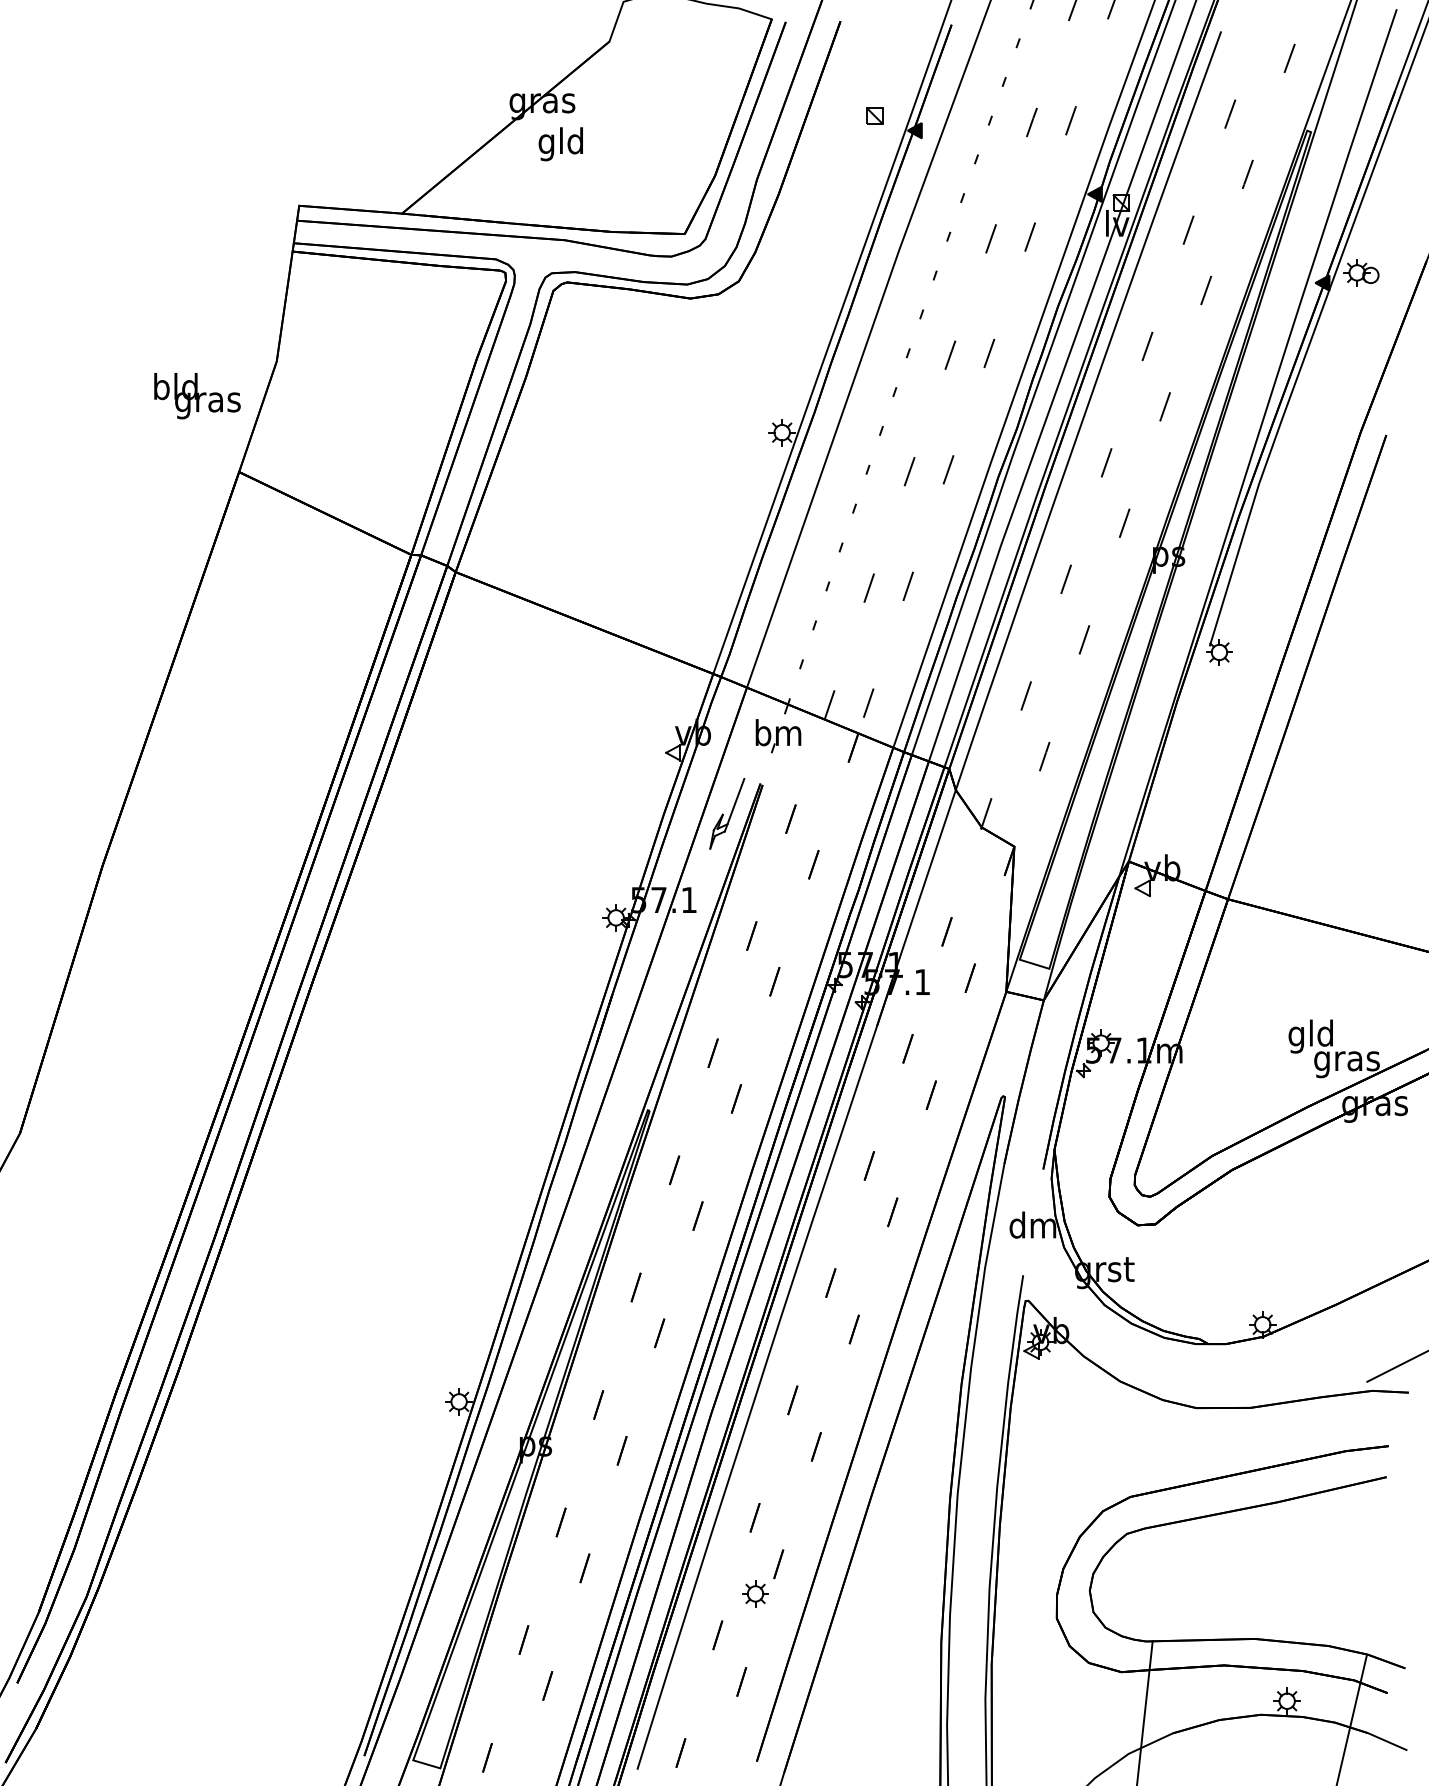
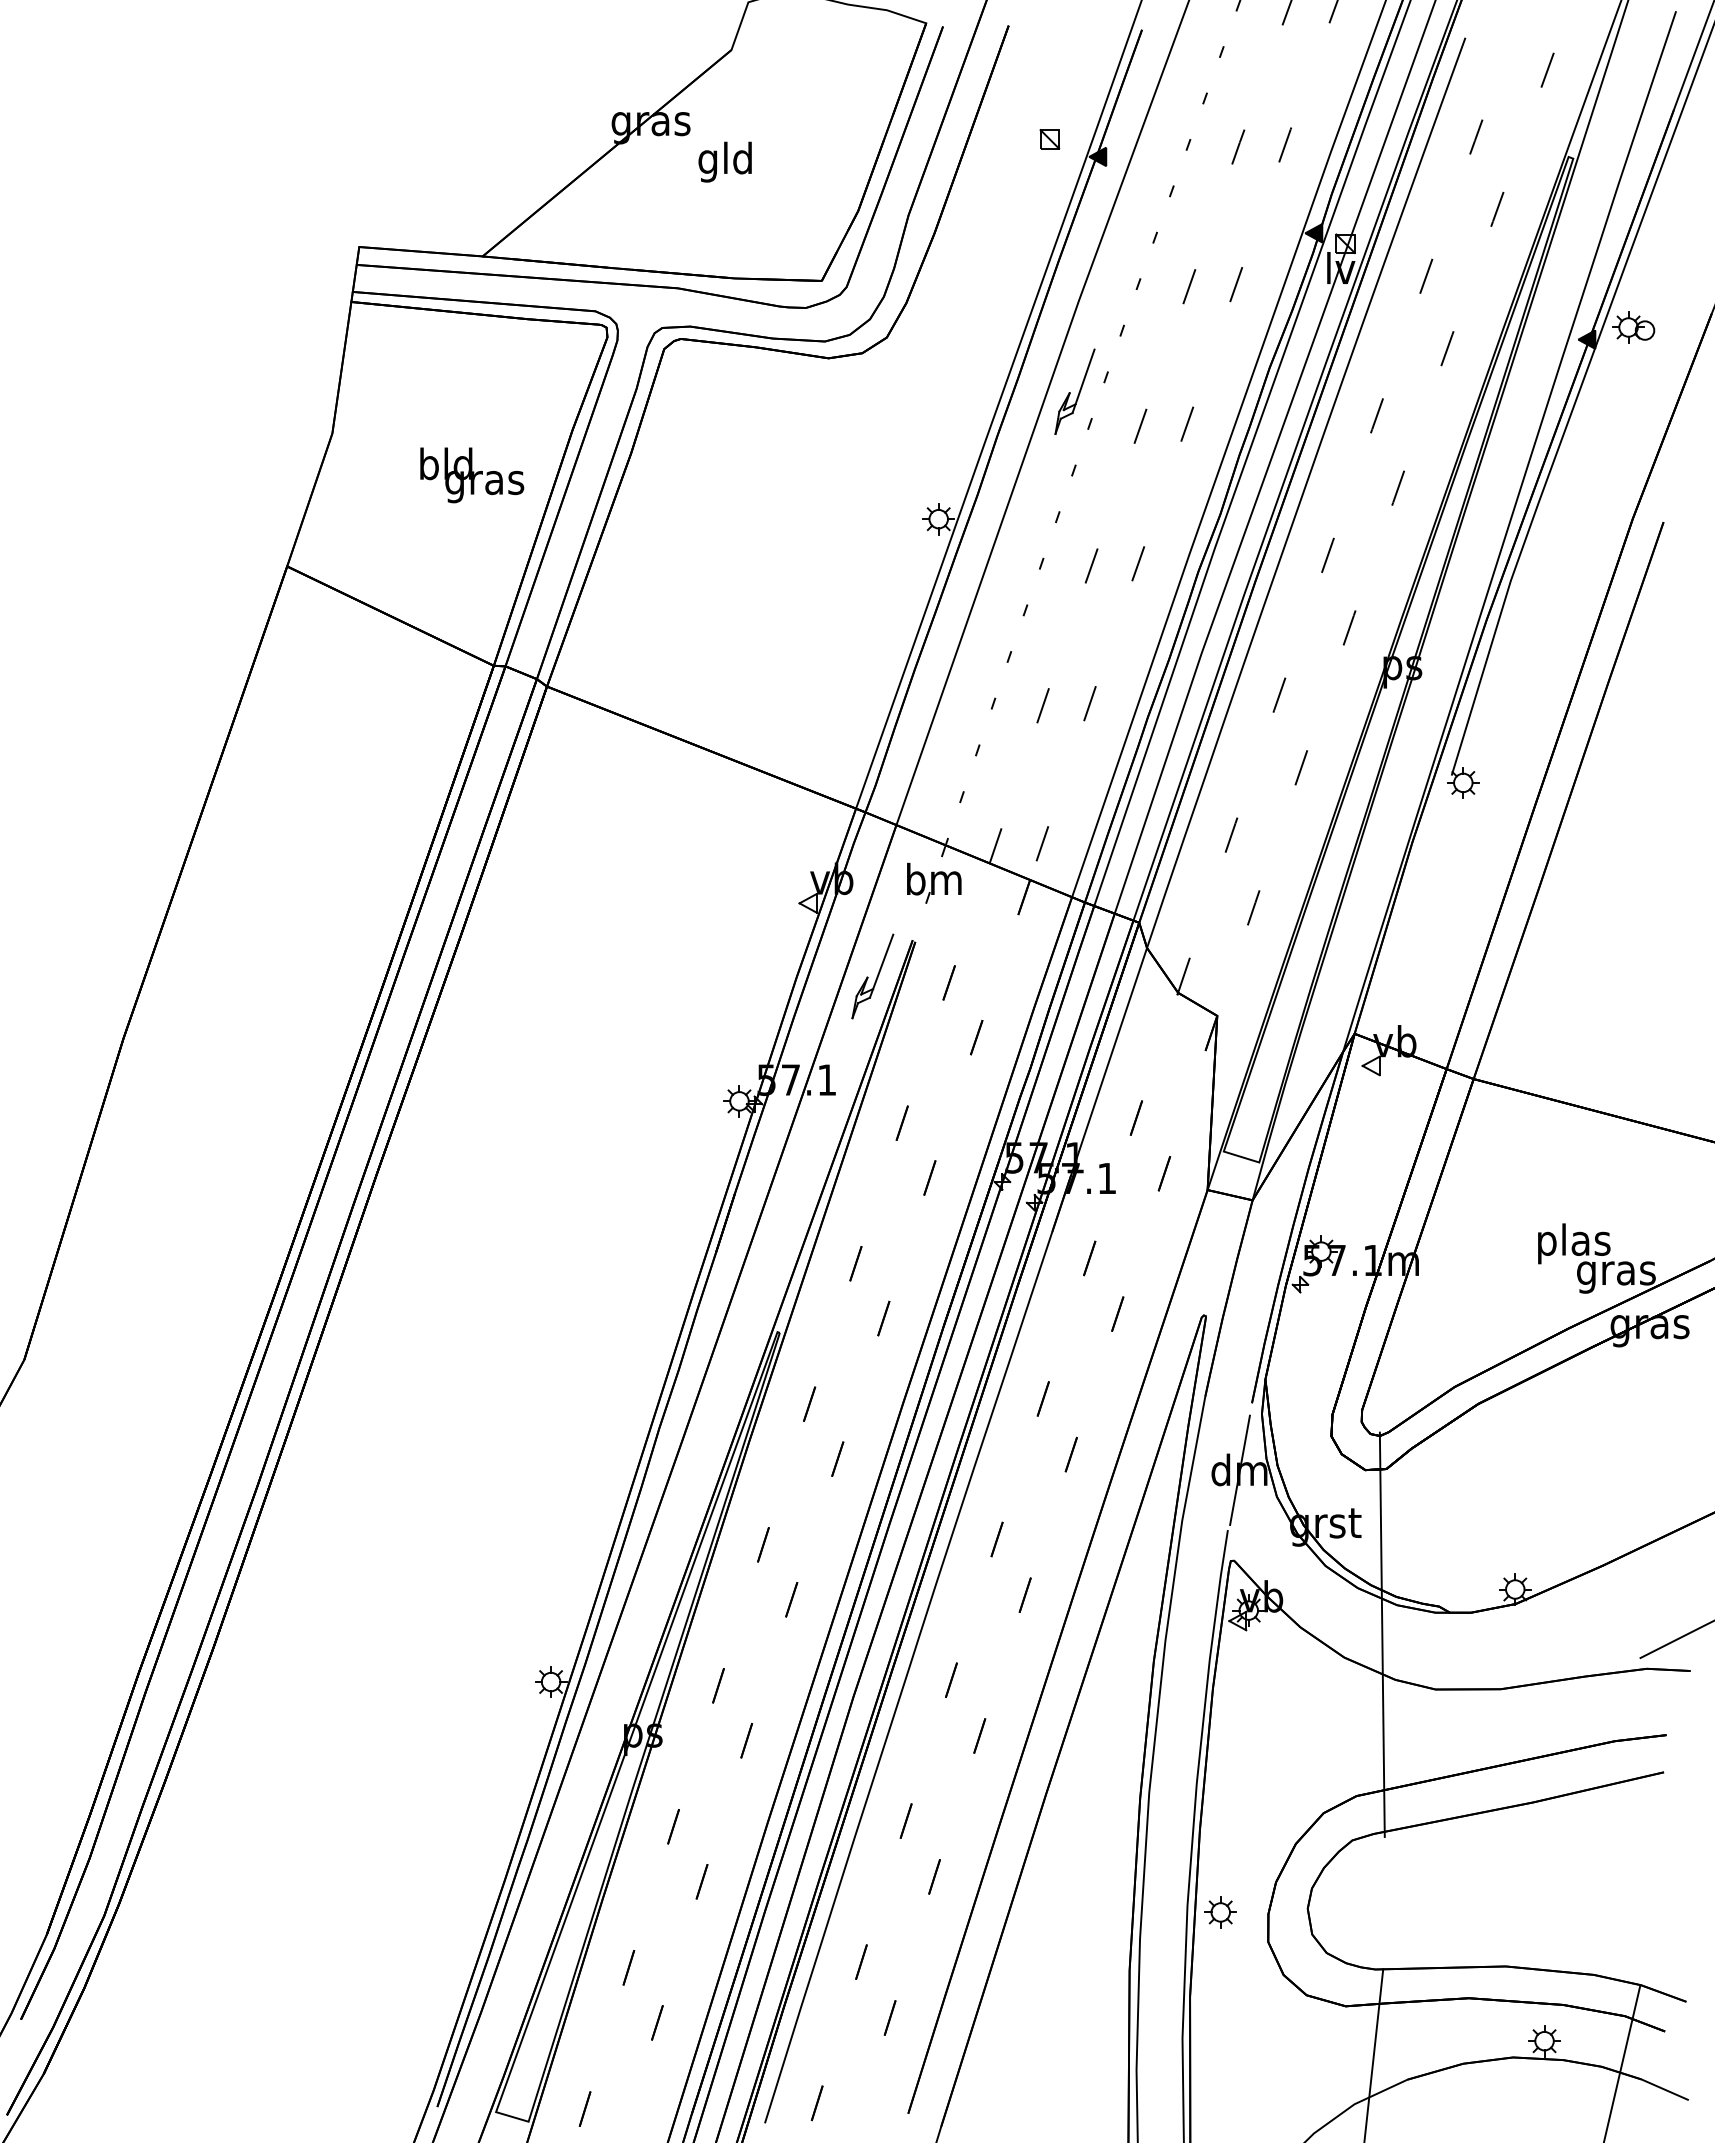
text: (560, 143) -> (724, 161), moved
part: (895, 326) -> (1074, 391), added
text: (197, 396) -> (472, 475), moved
text: (1312, 1036) -> (1574, 1243), gld -> plas
line: (1032, 1225) -> (1239, 1470), added
line: (1151, 1362) -> (1381, 1634), added
part: (755, 1593) -> (1220, 1912), moved

